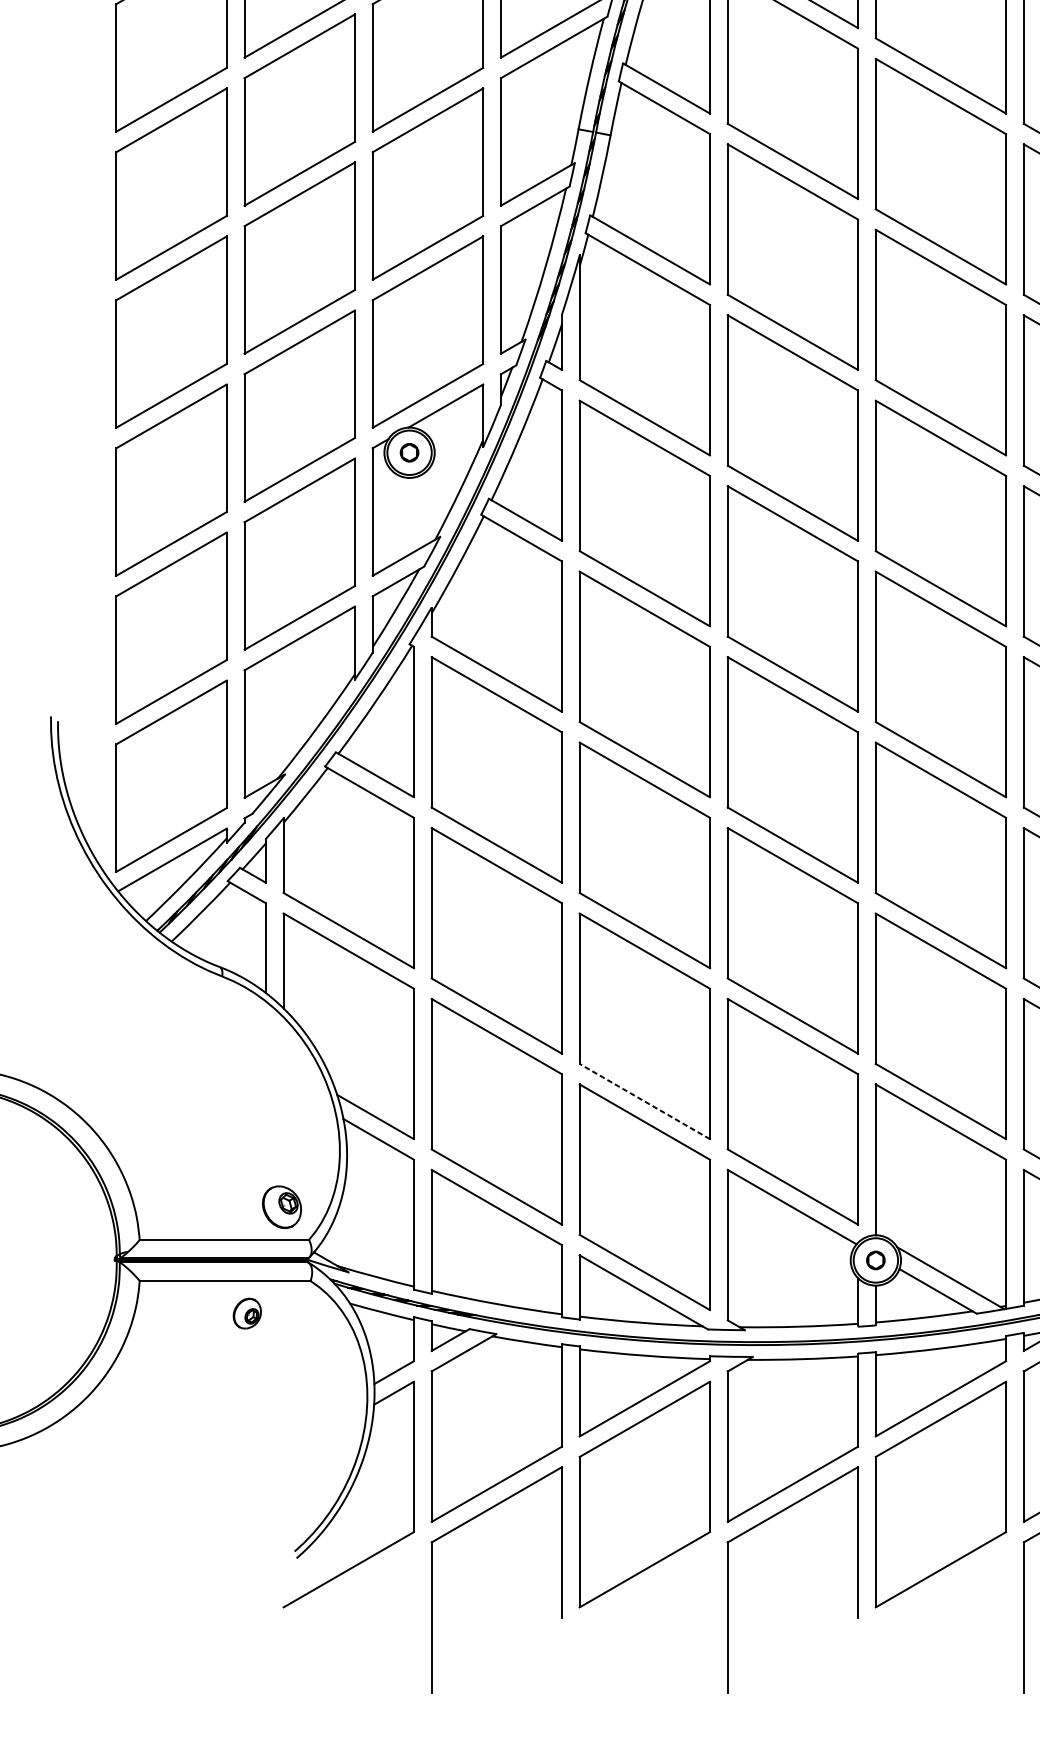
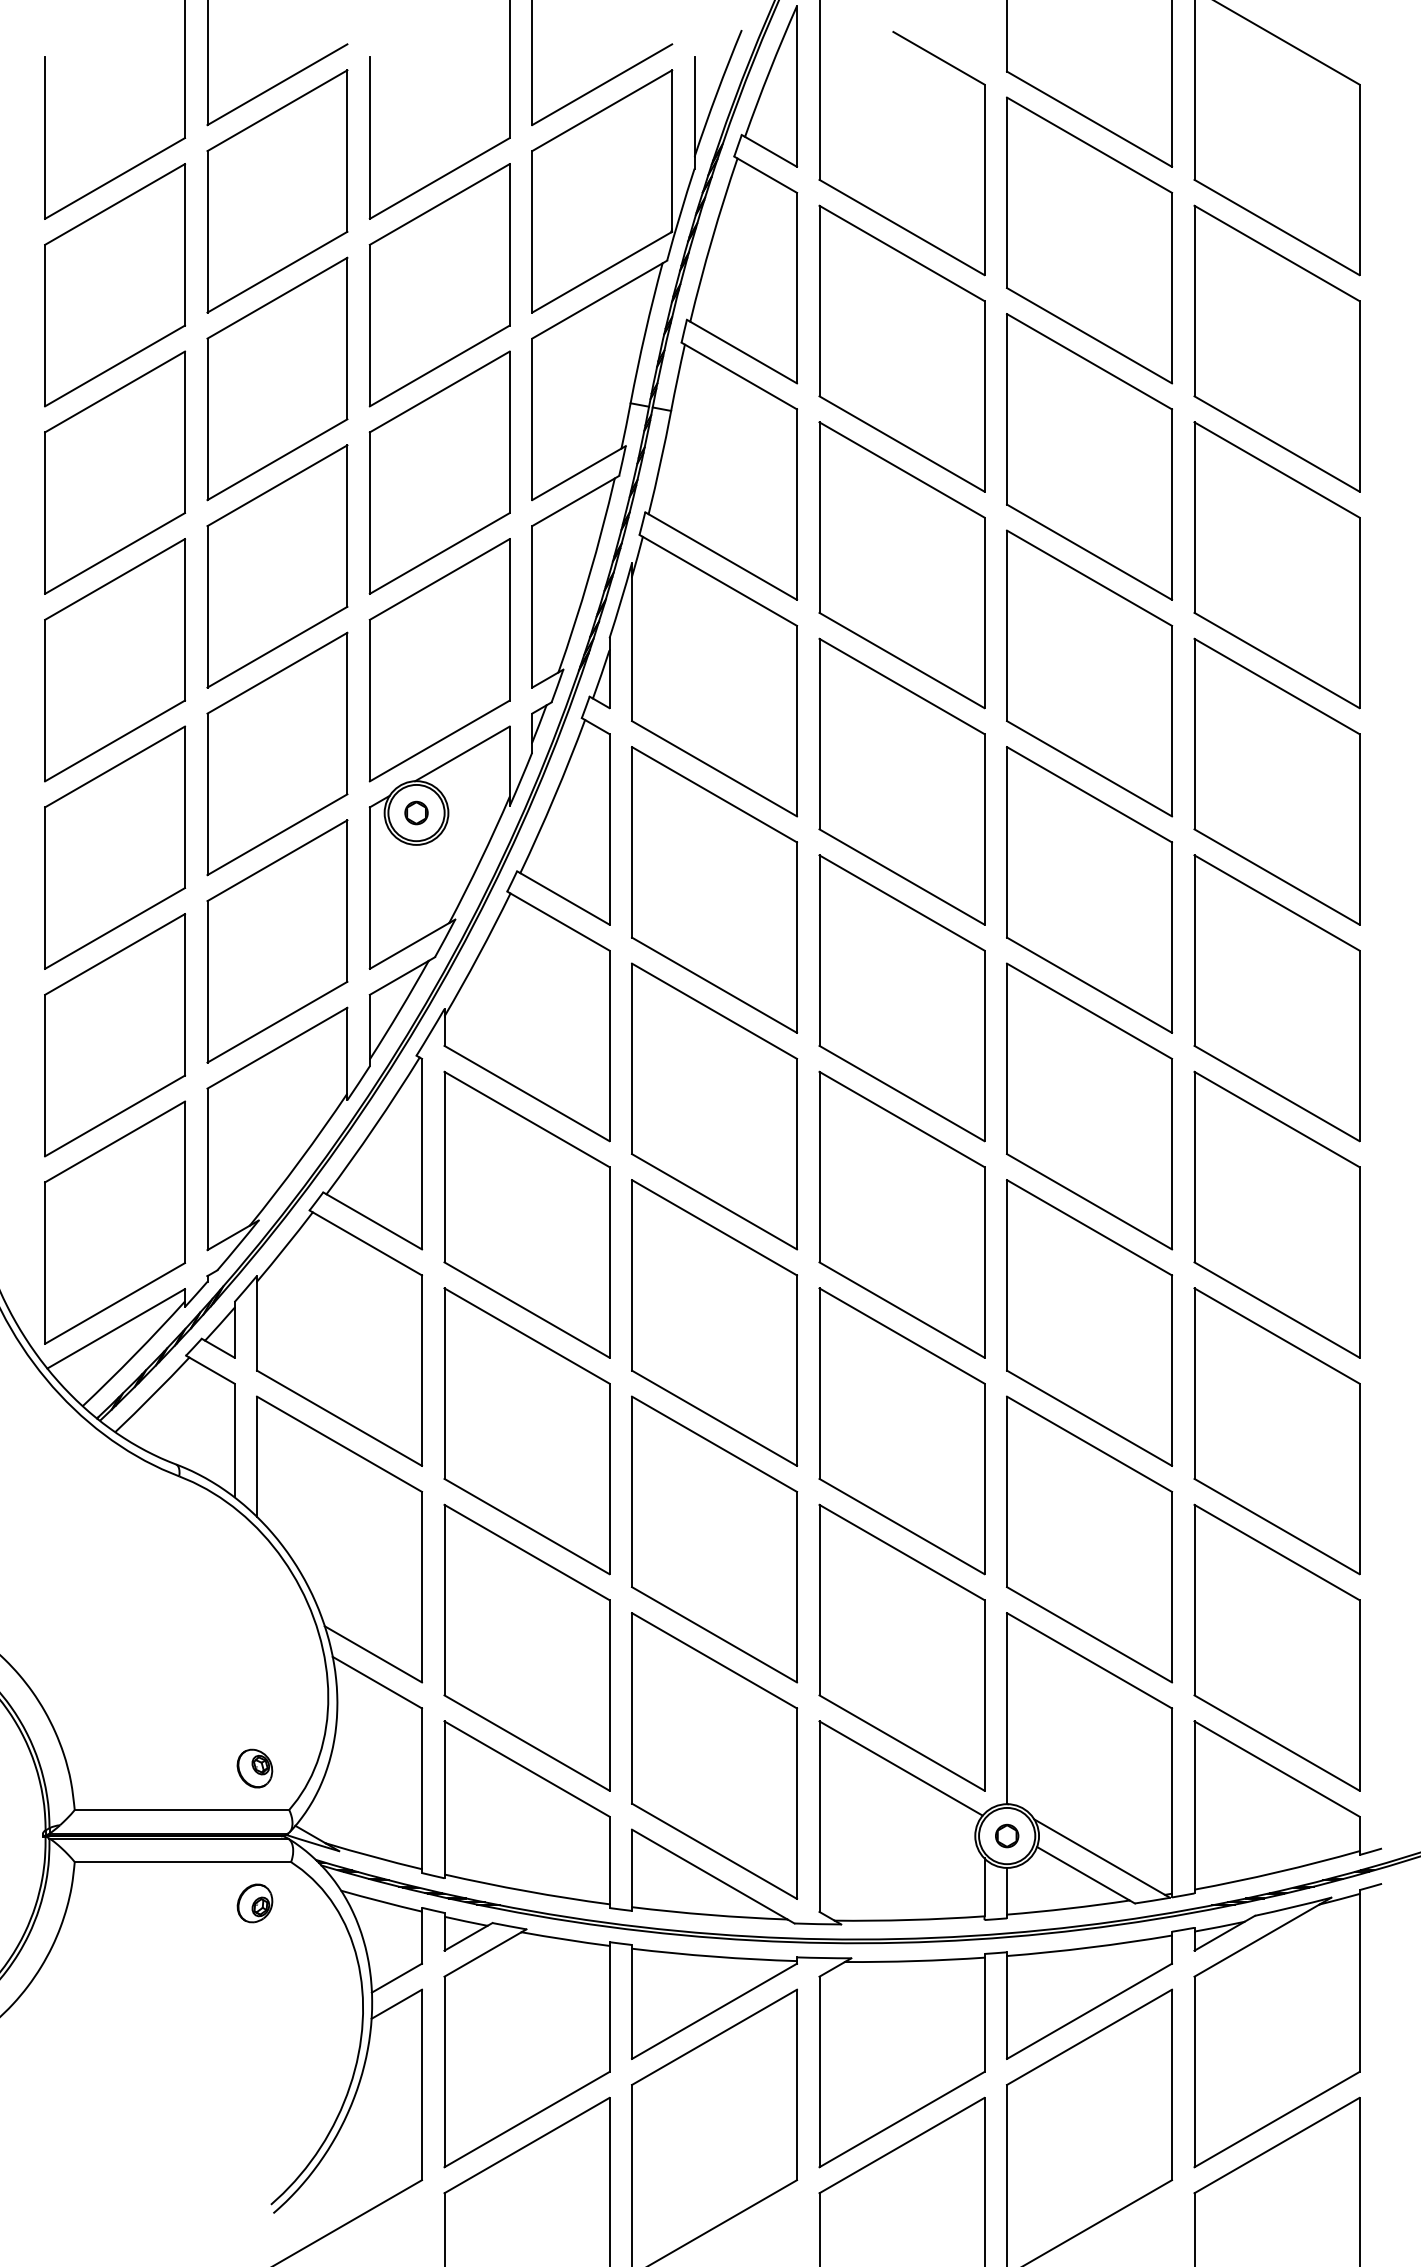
line: (644, 1101) -> (714, 1634), dashed -> solid
part: (281, 1207) -> (254, 1768), size x0.71
part: (246, 1313) -> (254, 1903), moved

